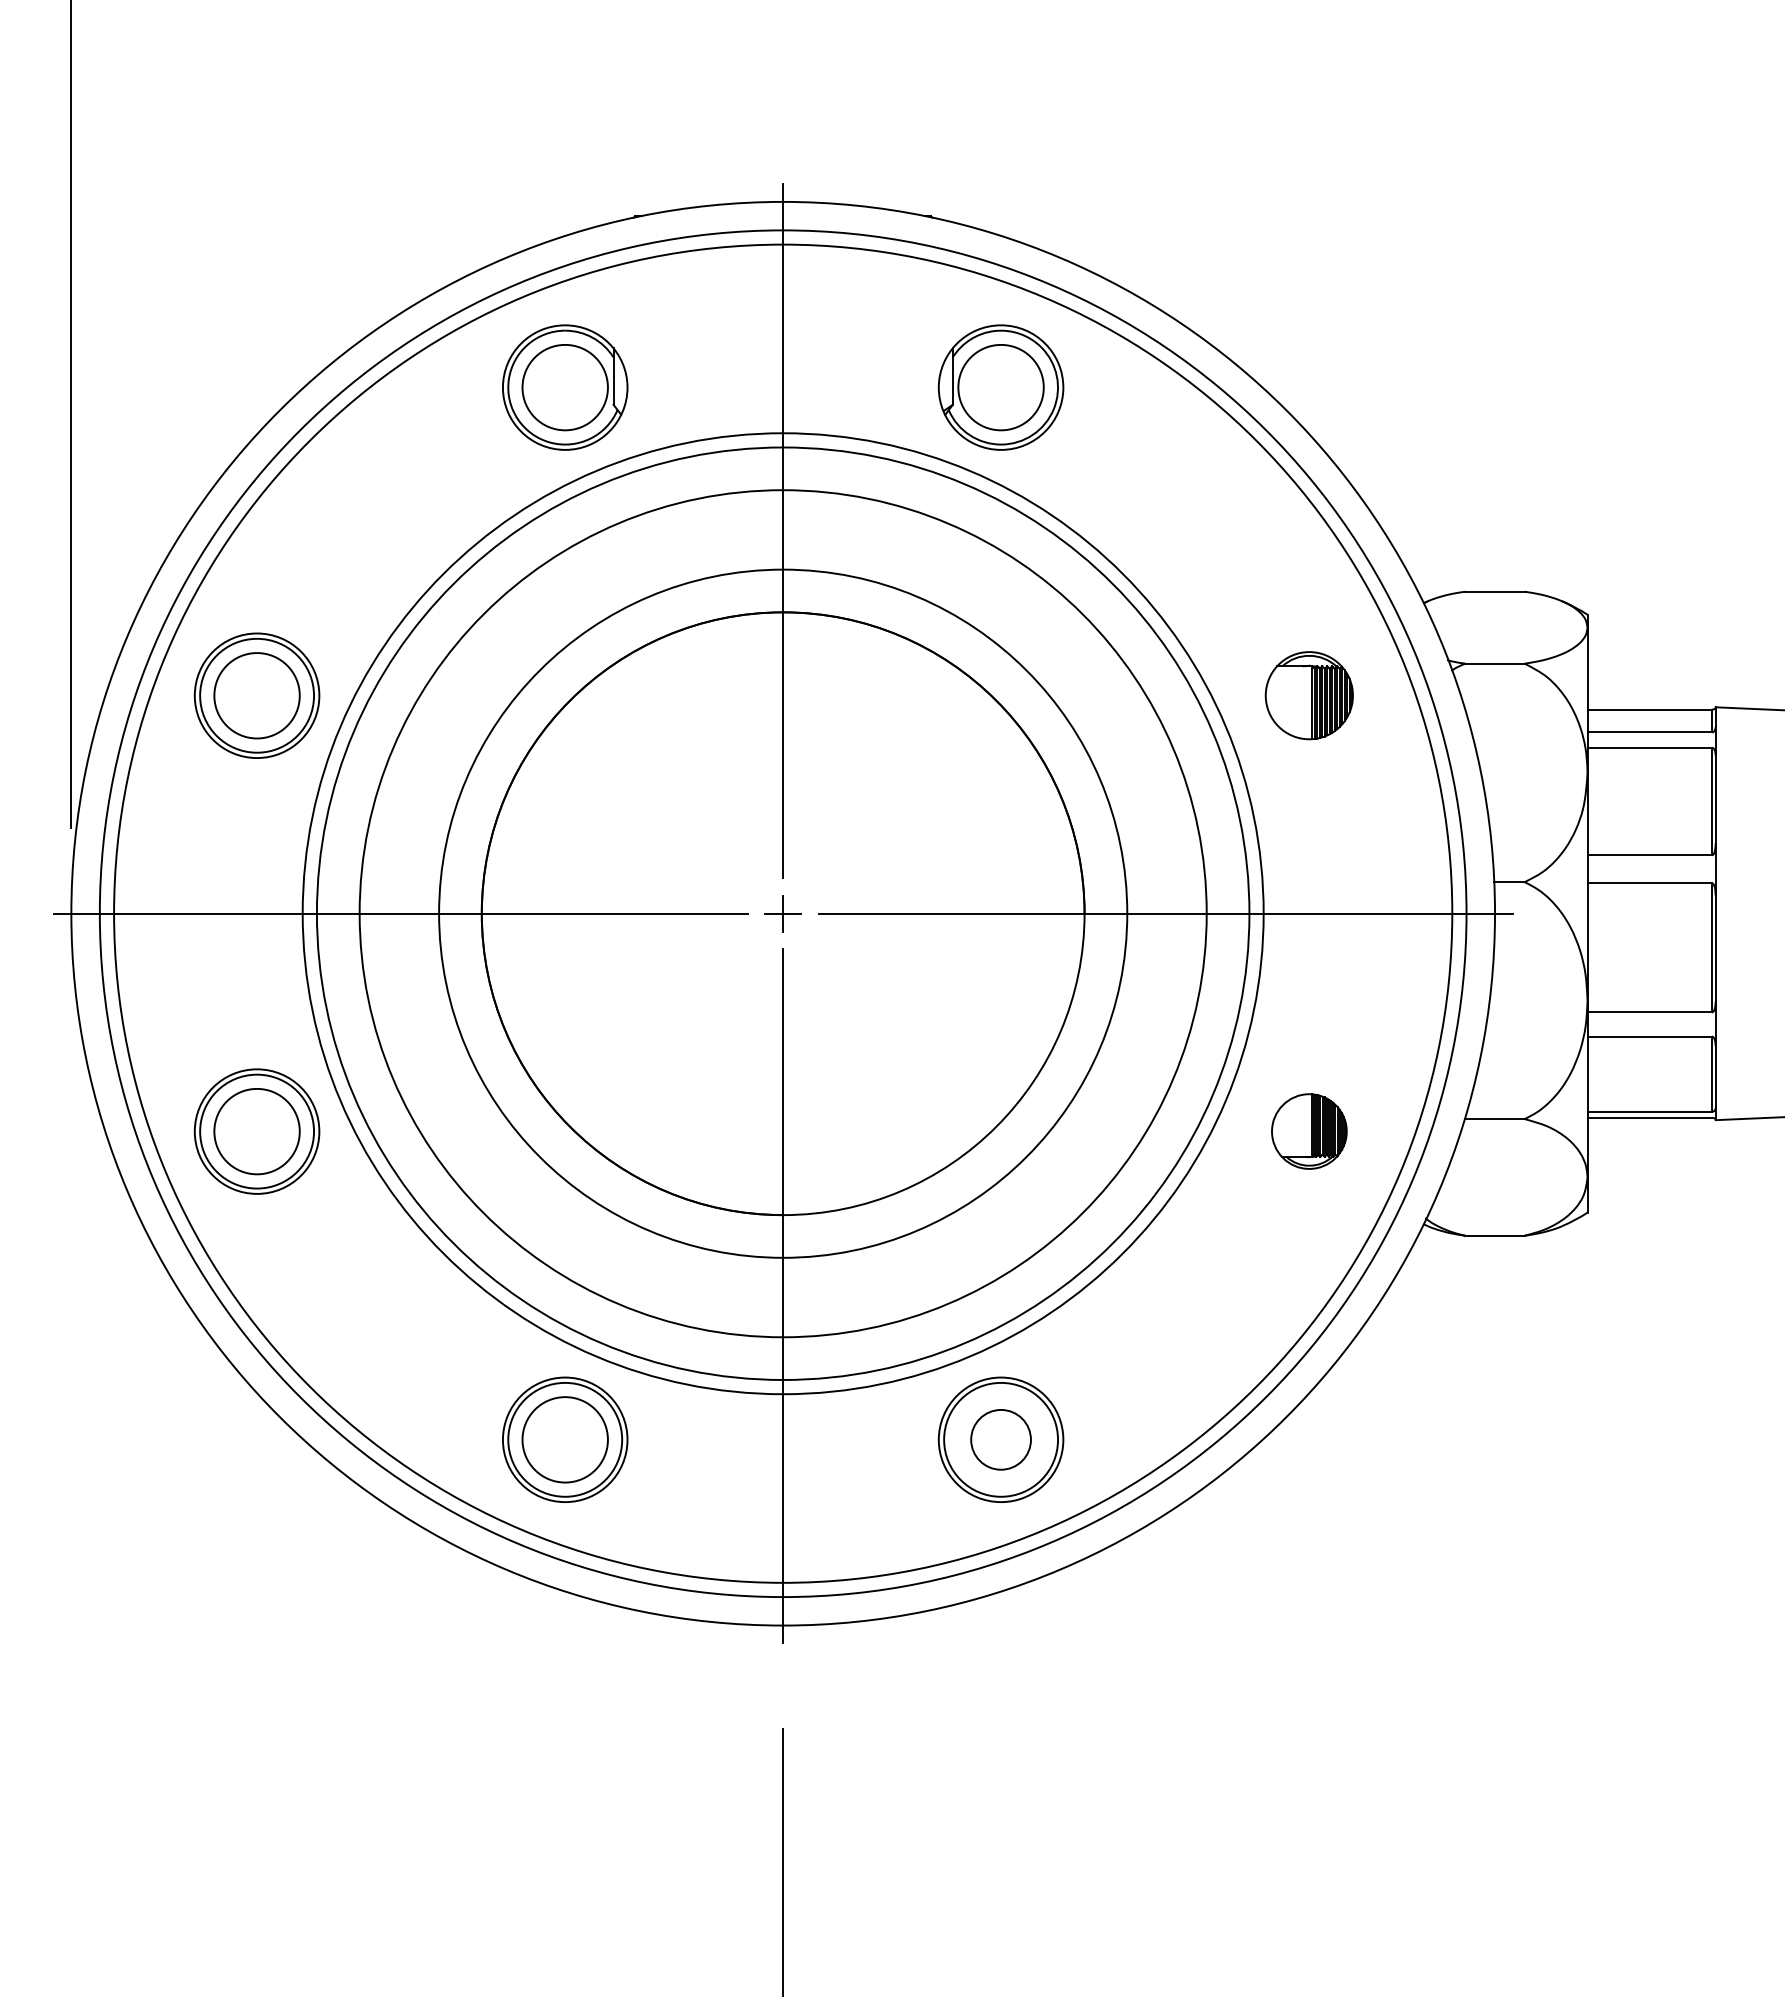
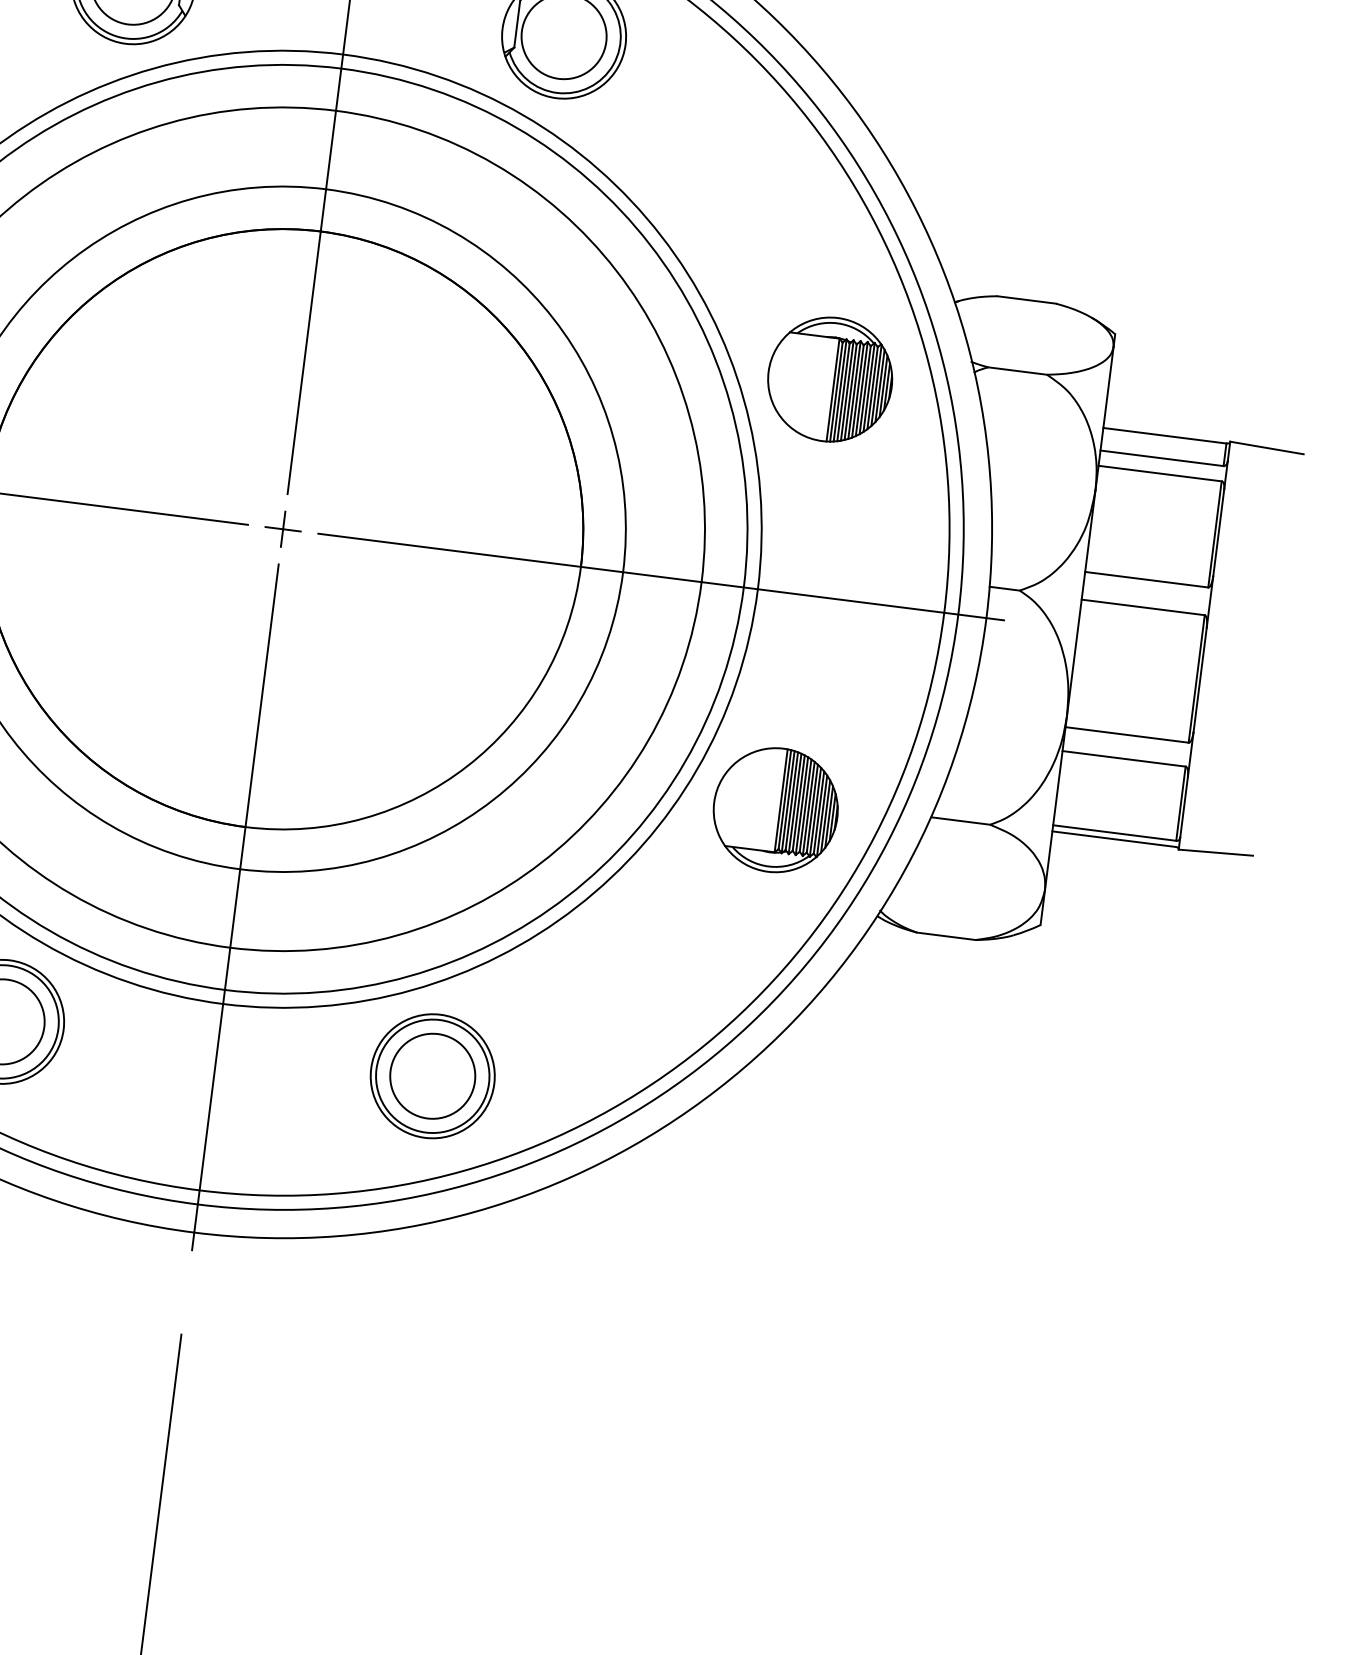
part: (1309, 695) -> (830, 379), size x1.43
part: (1309, 1131) -> (775, 810), size x1.67
circle: (1000, 1439) -> (432, 1075), size x1.43

